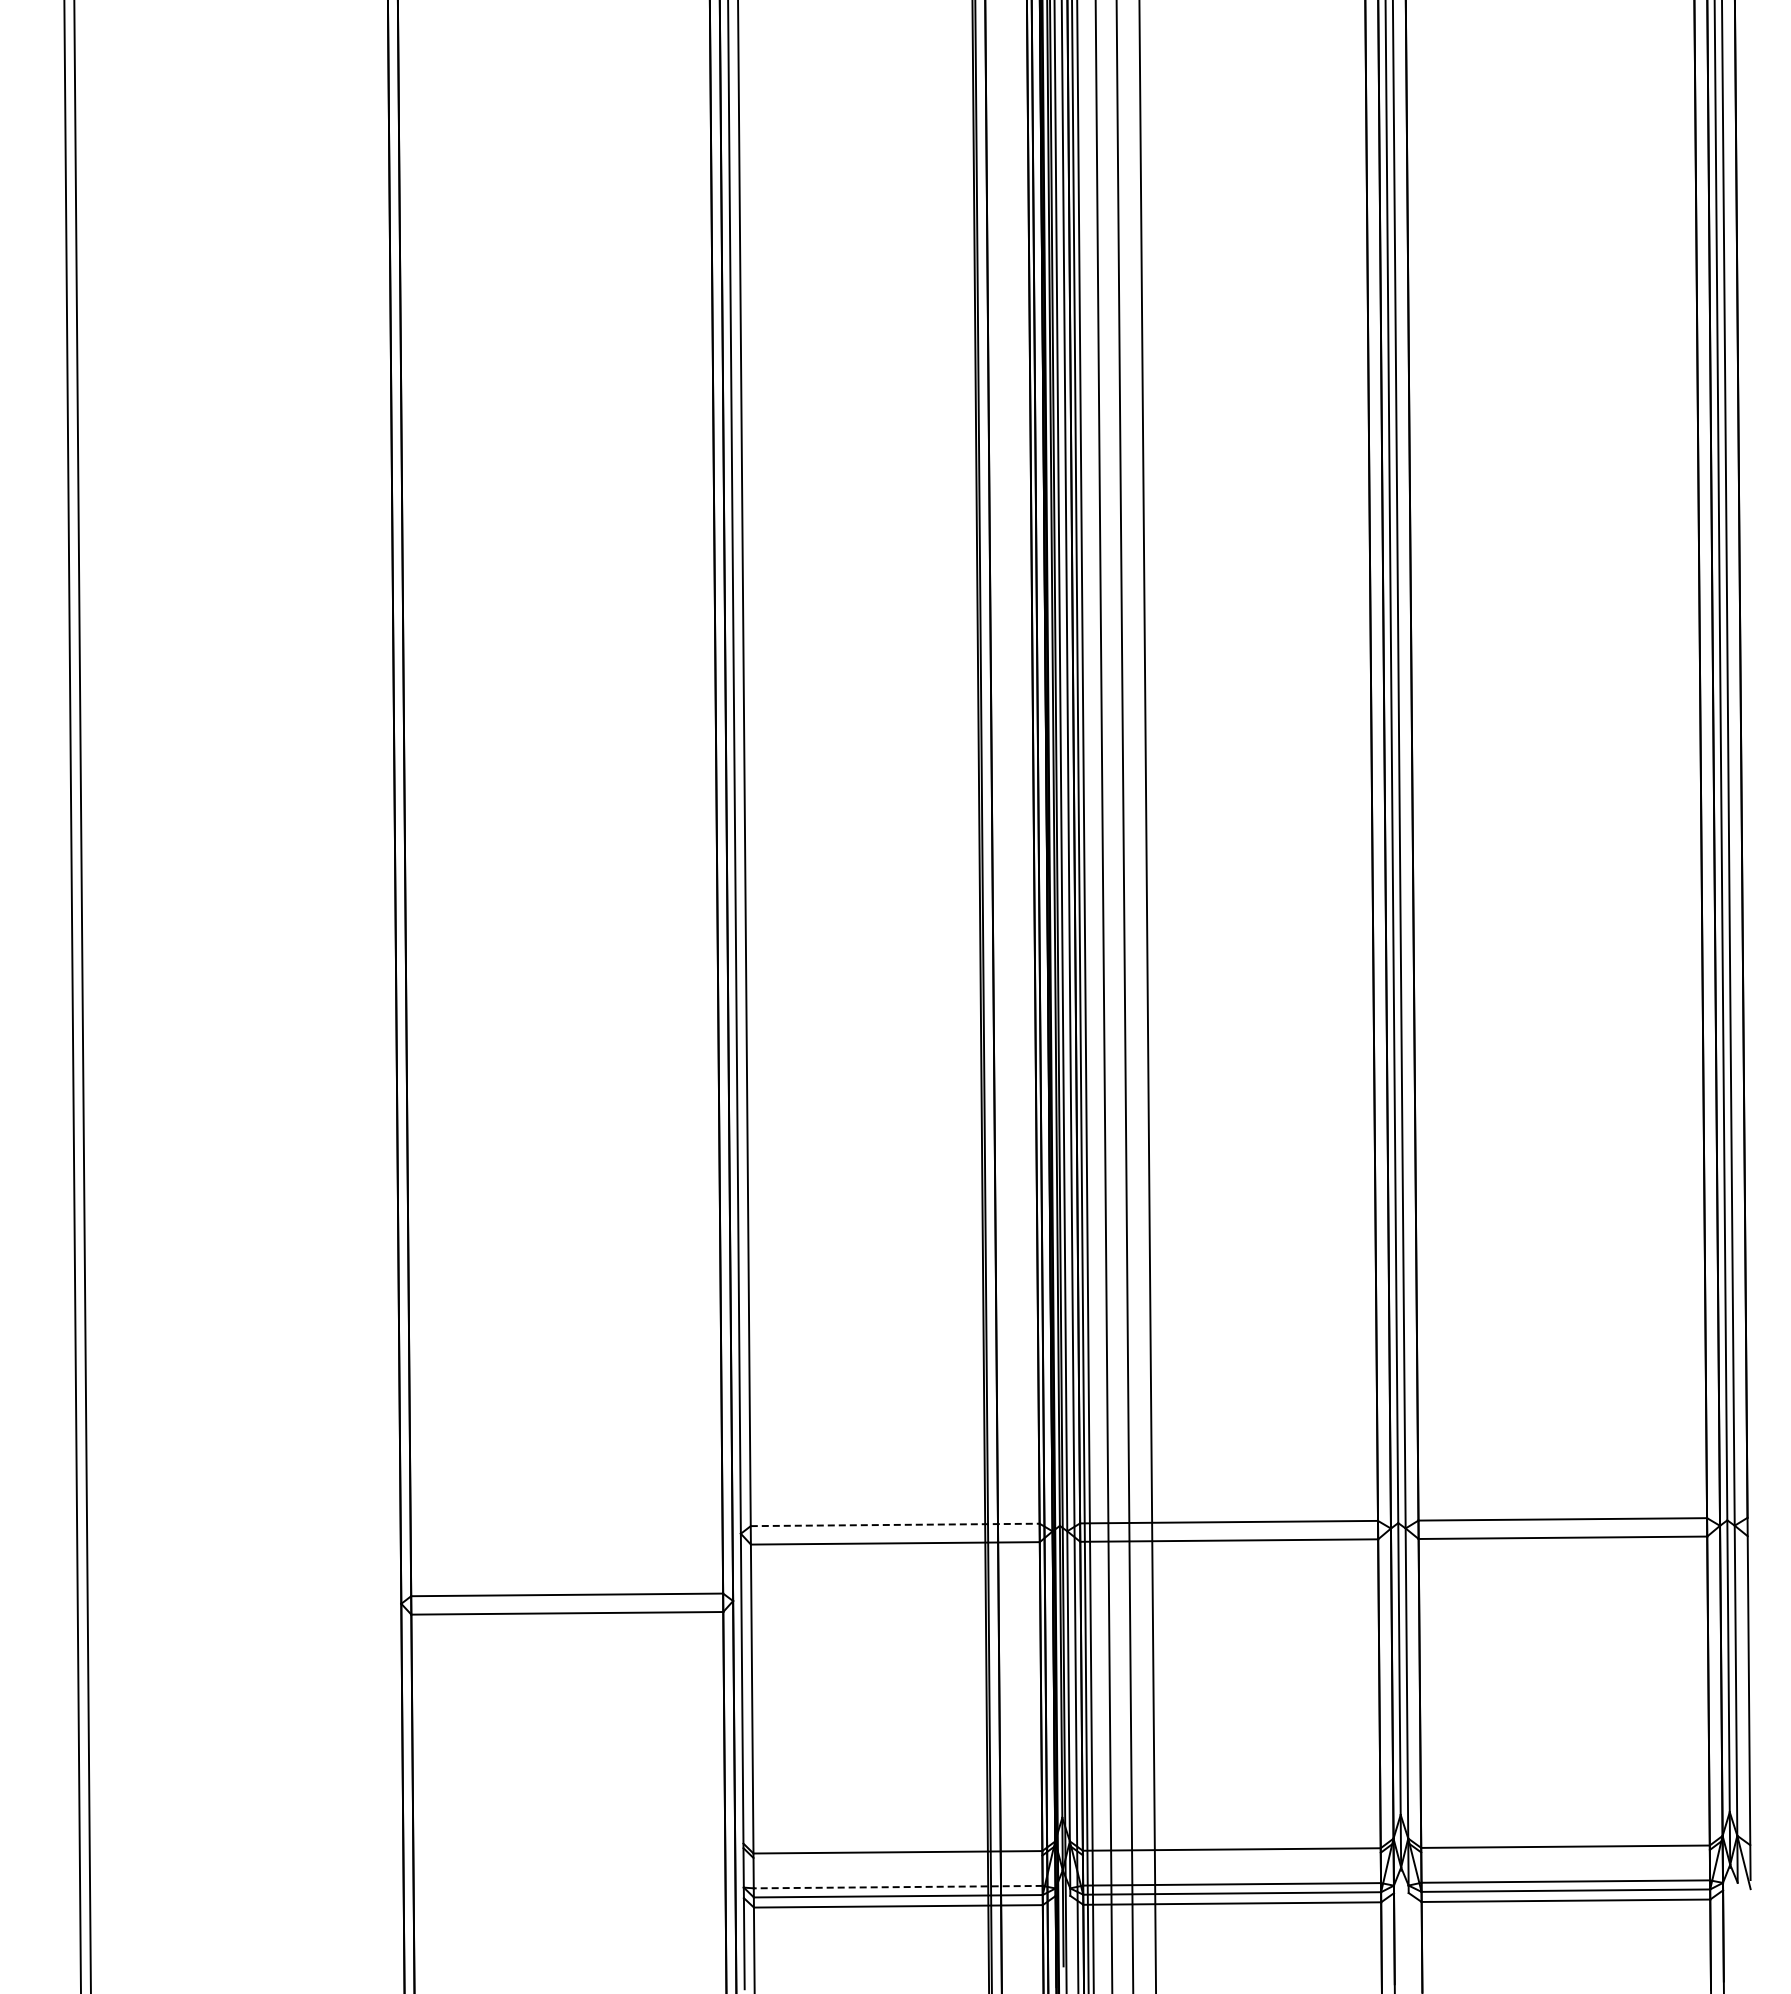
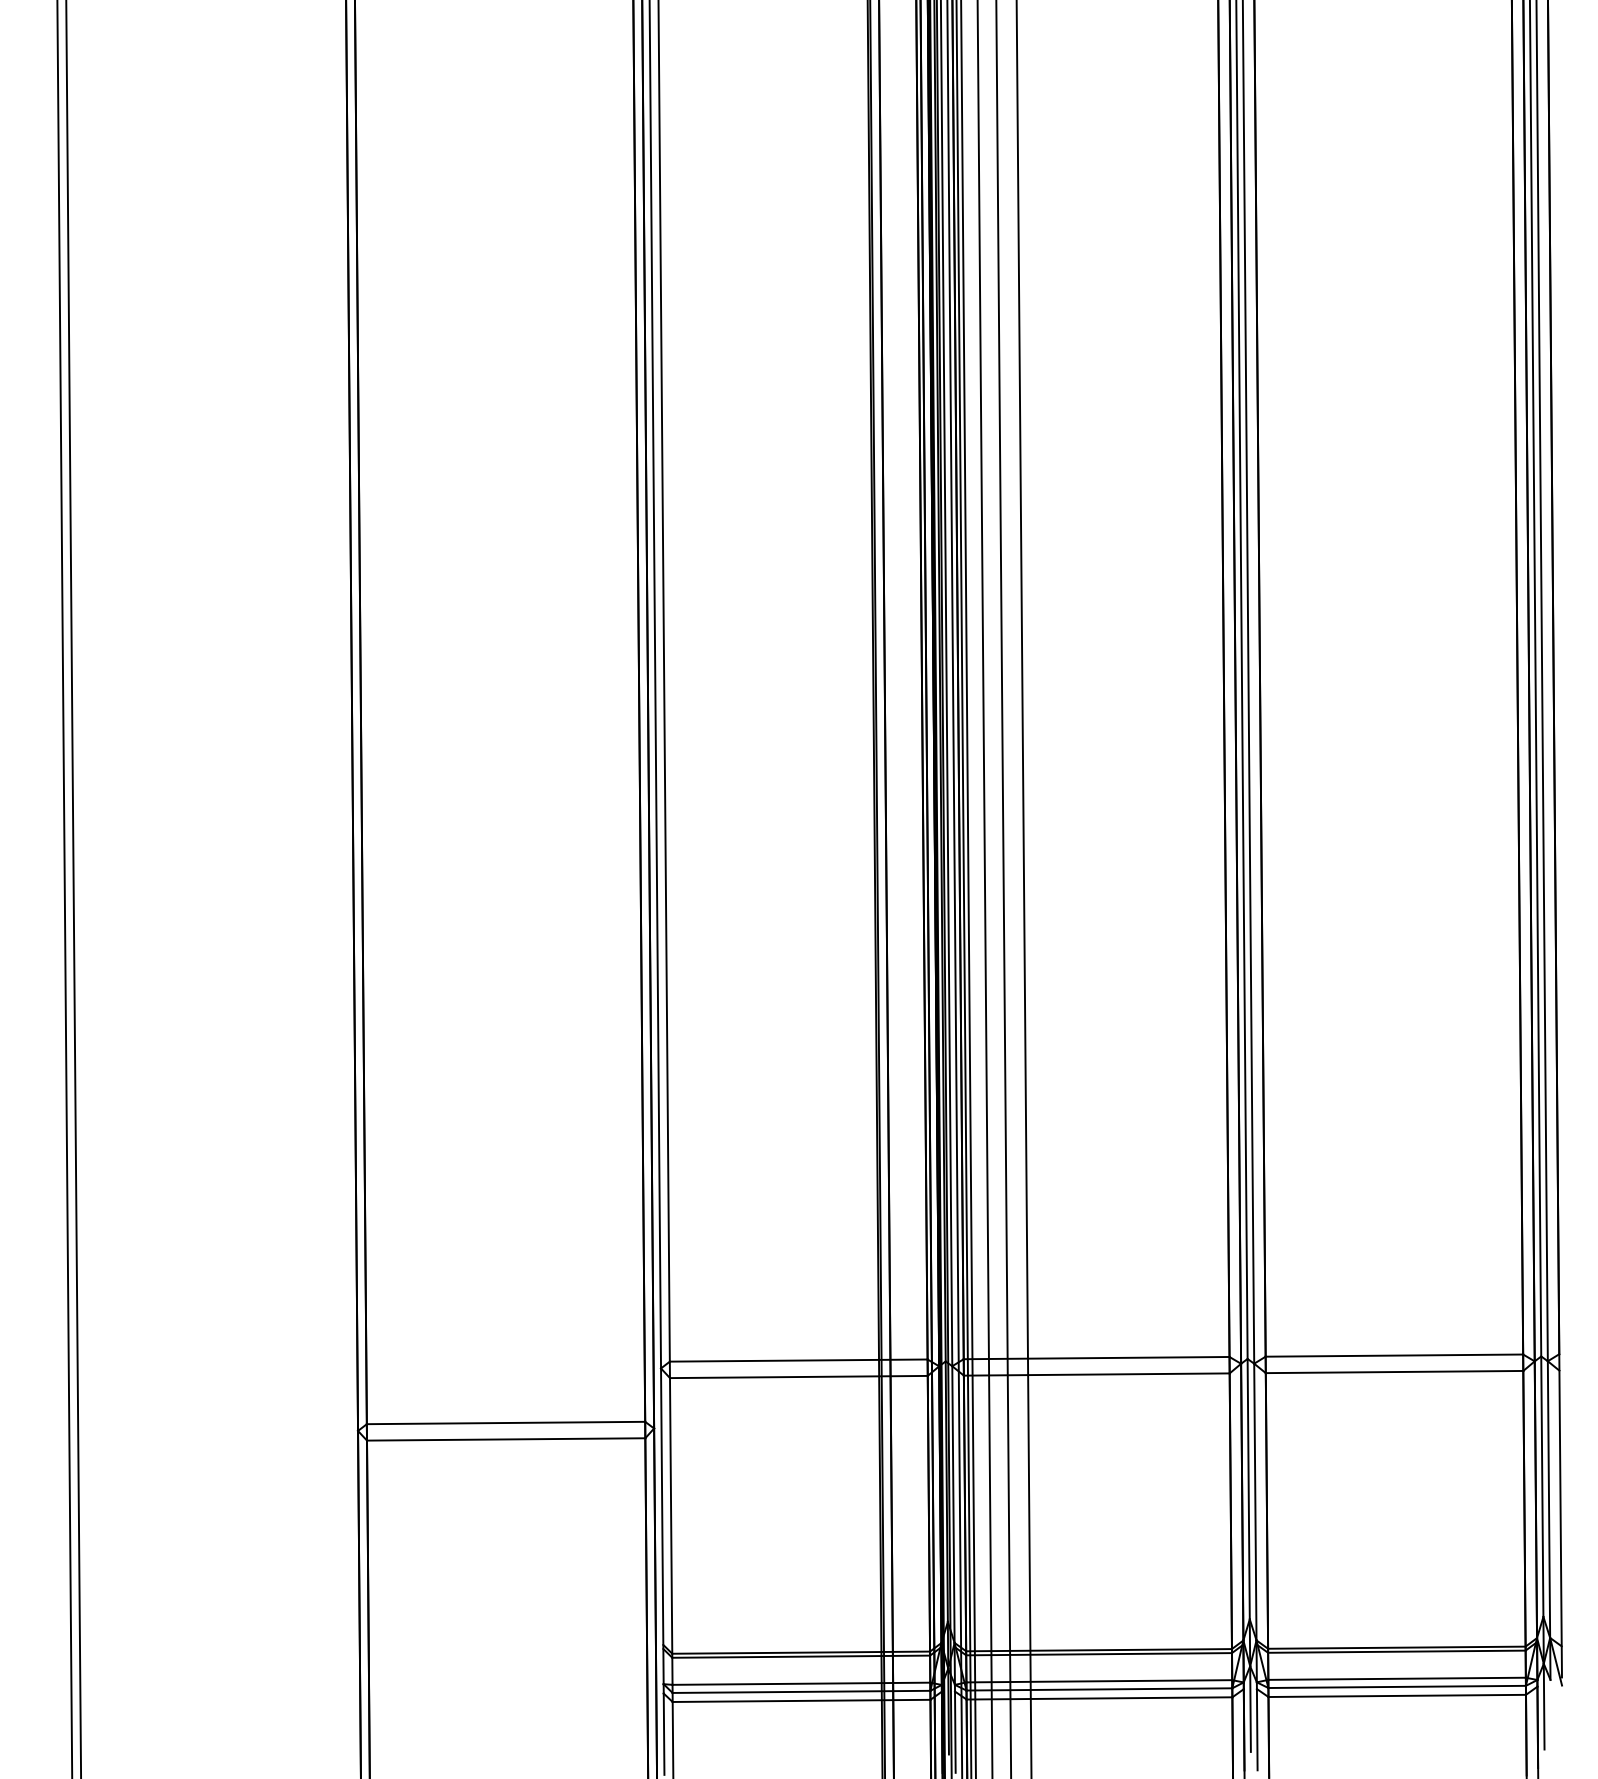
line: (895, 1524) -> (799, 1360), dashed -> solid
line: (1565, 1851) -> (1396, 1651), added
line: (1231, 1853) -> (1098, 1653), added
line: (897, 1856) -> (800, 1656), added
line: (897, 1887) -> (800, 1684), dashed -> solid
line: (1730, 1913) -> (1544, 1707), added
line: (1401, 1916) -> (1250, 1709), added
line: (1408, 1938) -> (1256, 1729), added
line: (1070, 1940) -> (955, 1731), added

